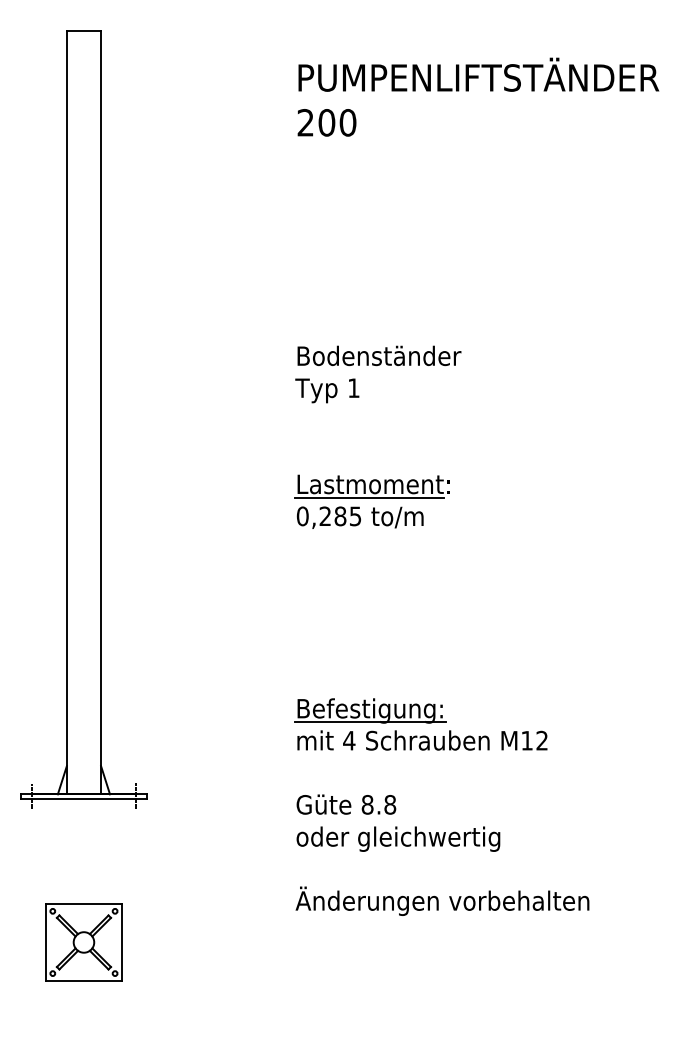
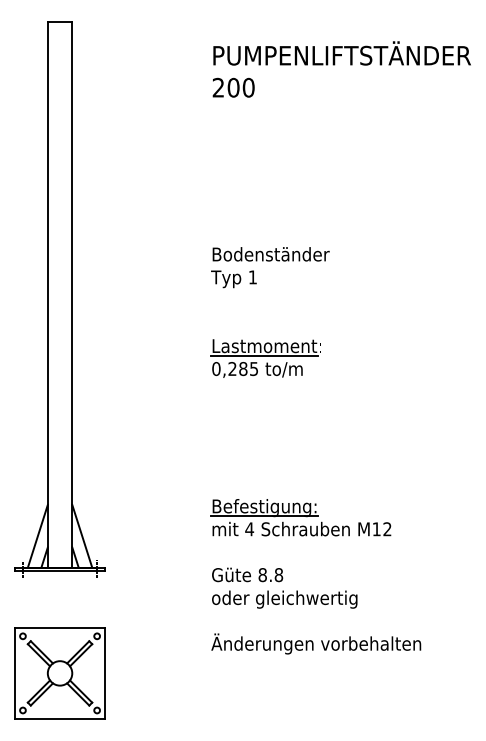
line: (52, 750) -> (37, 536), added
line: (114, 750) -> (81, 536), added
part: (83, 942) -> (59, 673), size x1.67

